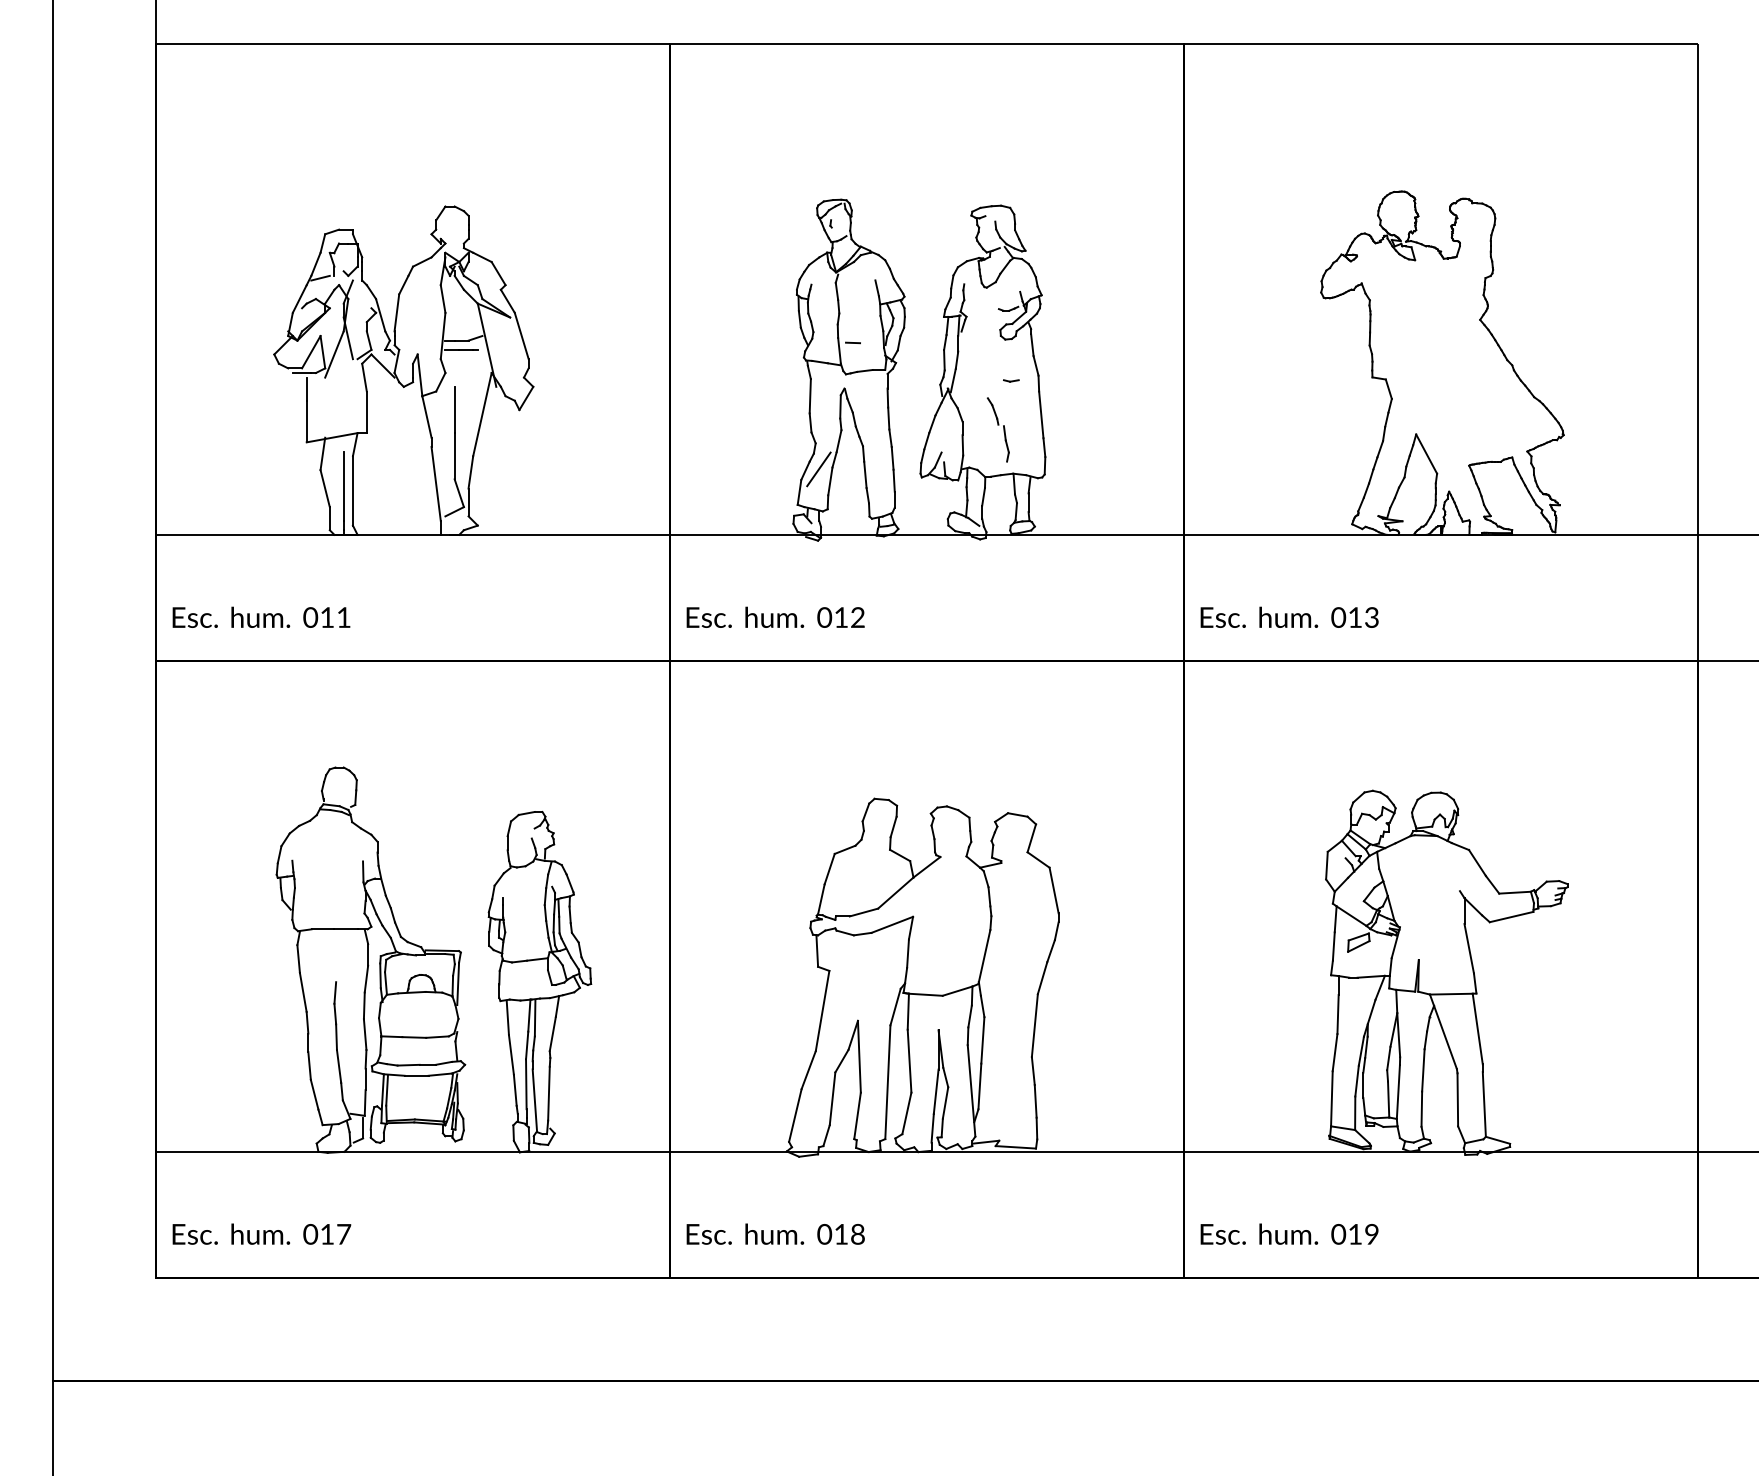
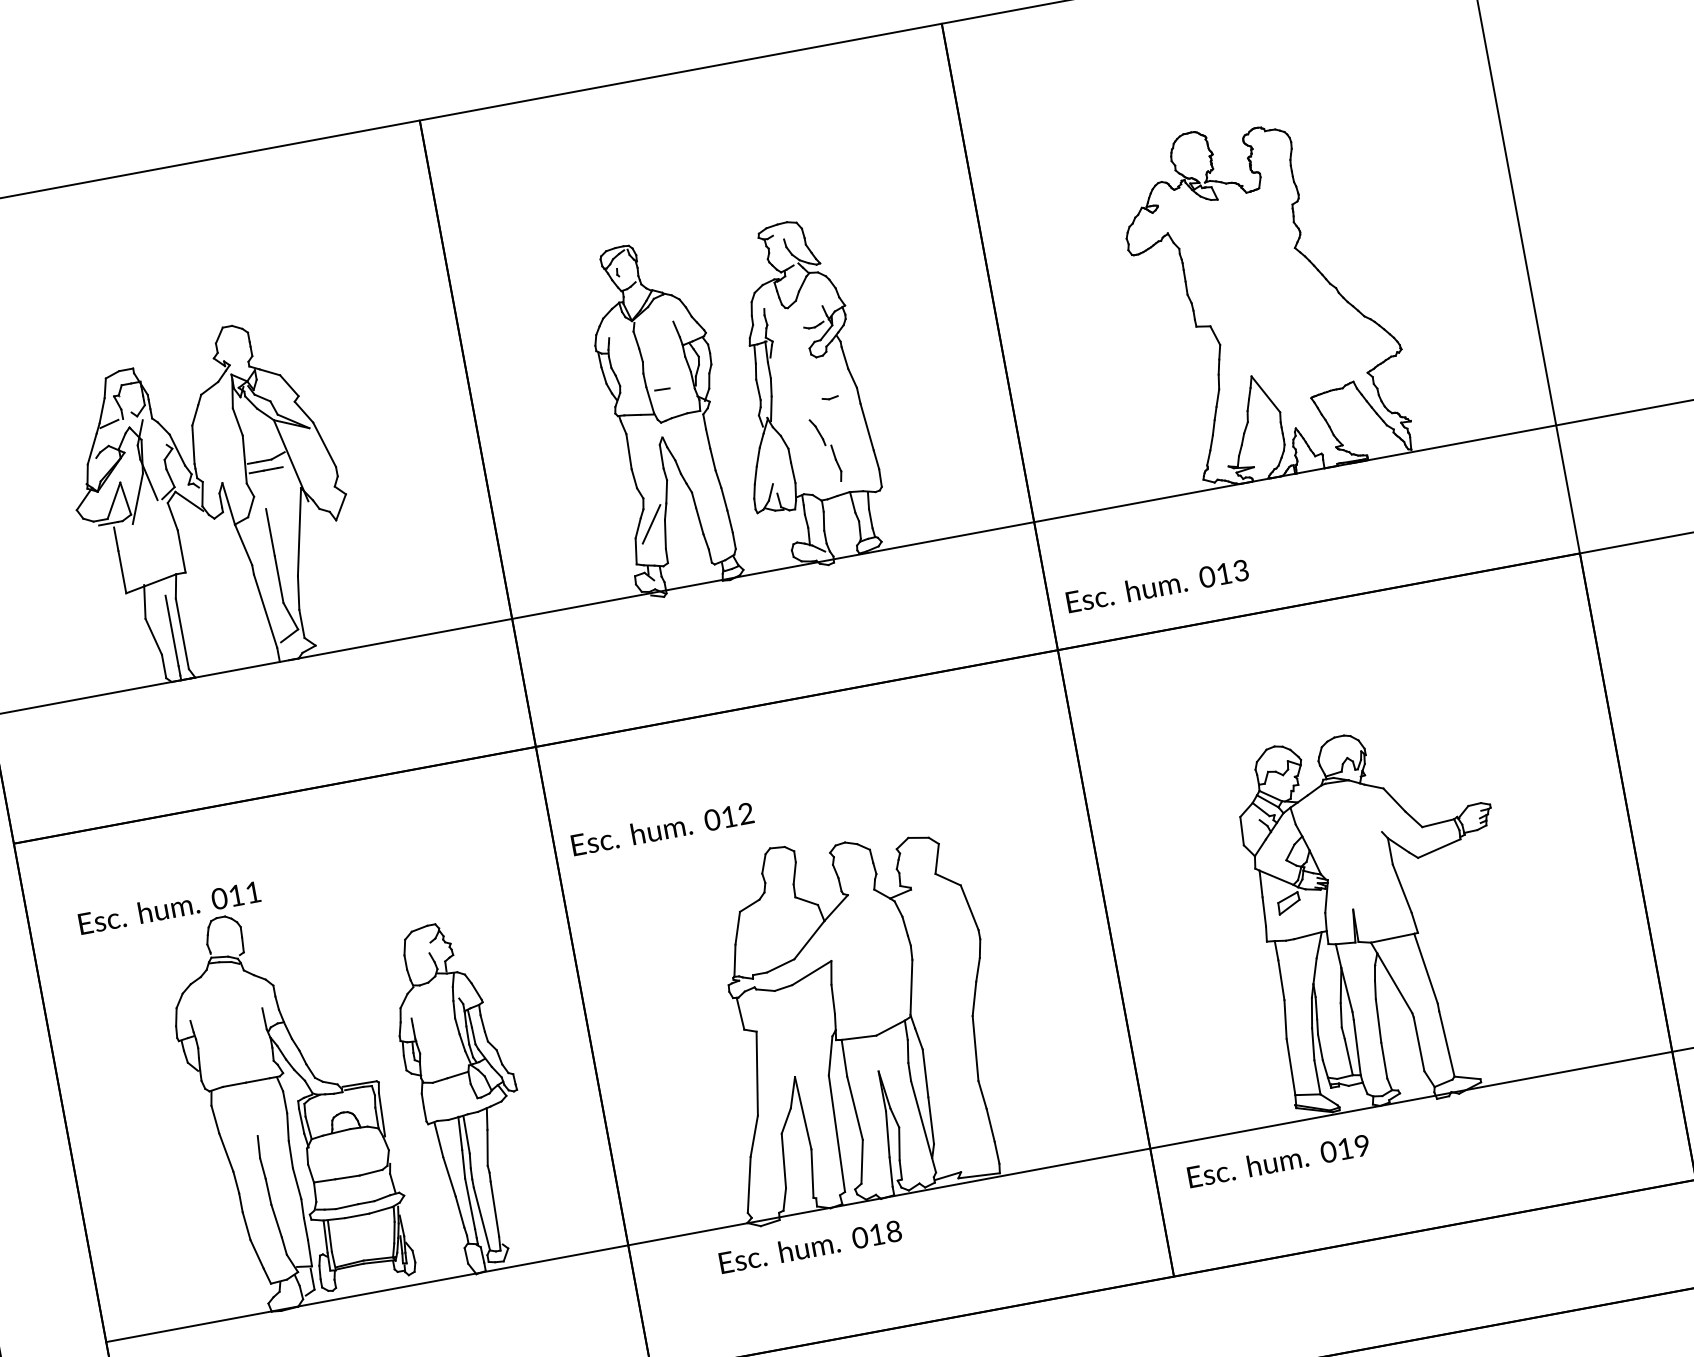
text: (261, 616) -> (169, 906), moved
text: (775, 616) -> (662, 828), moved
text: (775, 1233) -> (810, 1246), moved
text: (1289, 1233) -> (1278, 1160), moved

